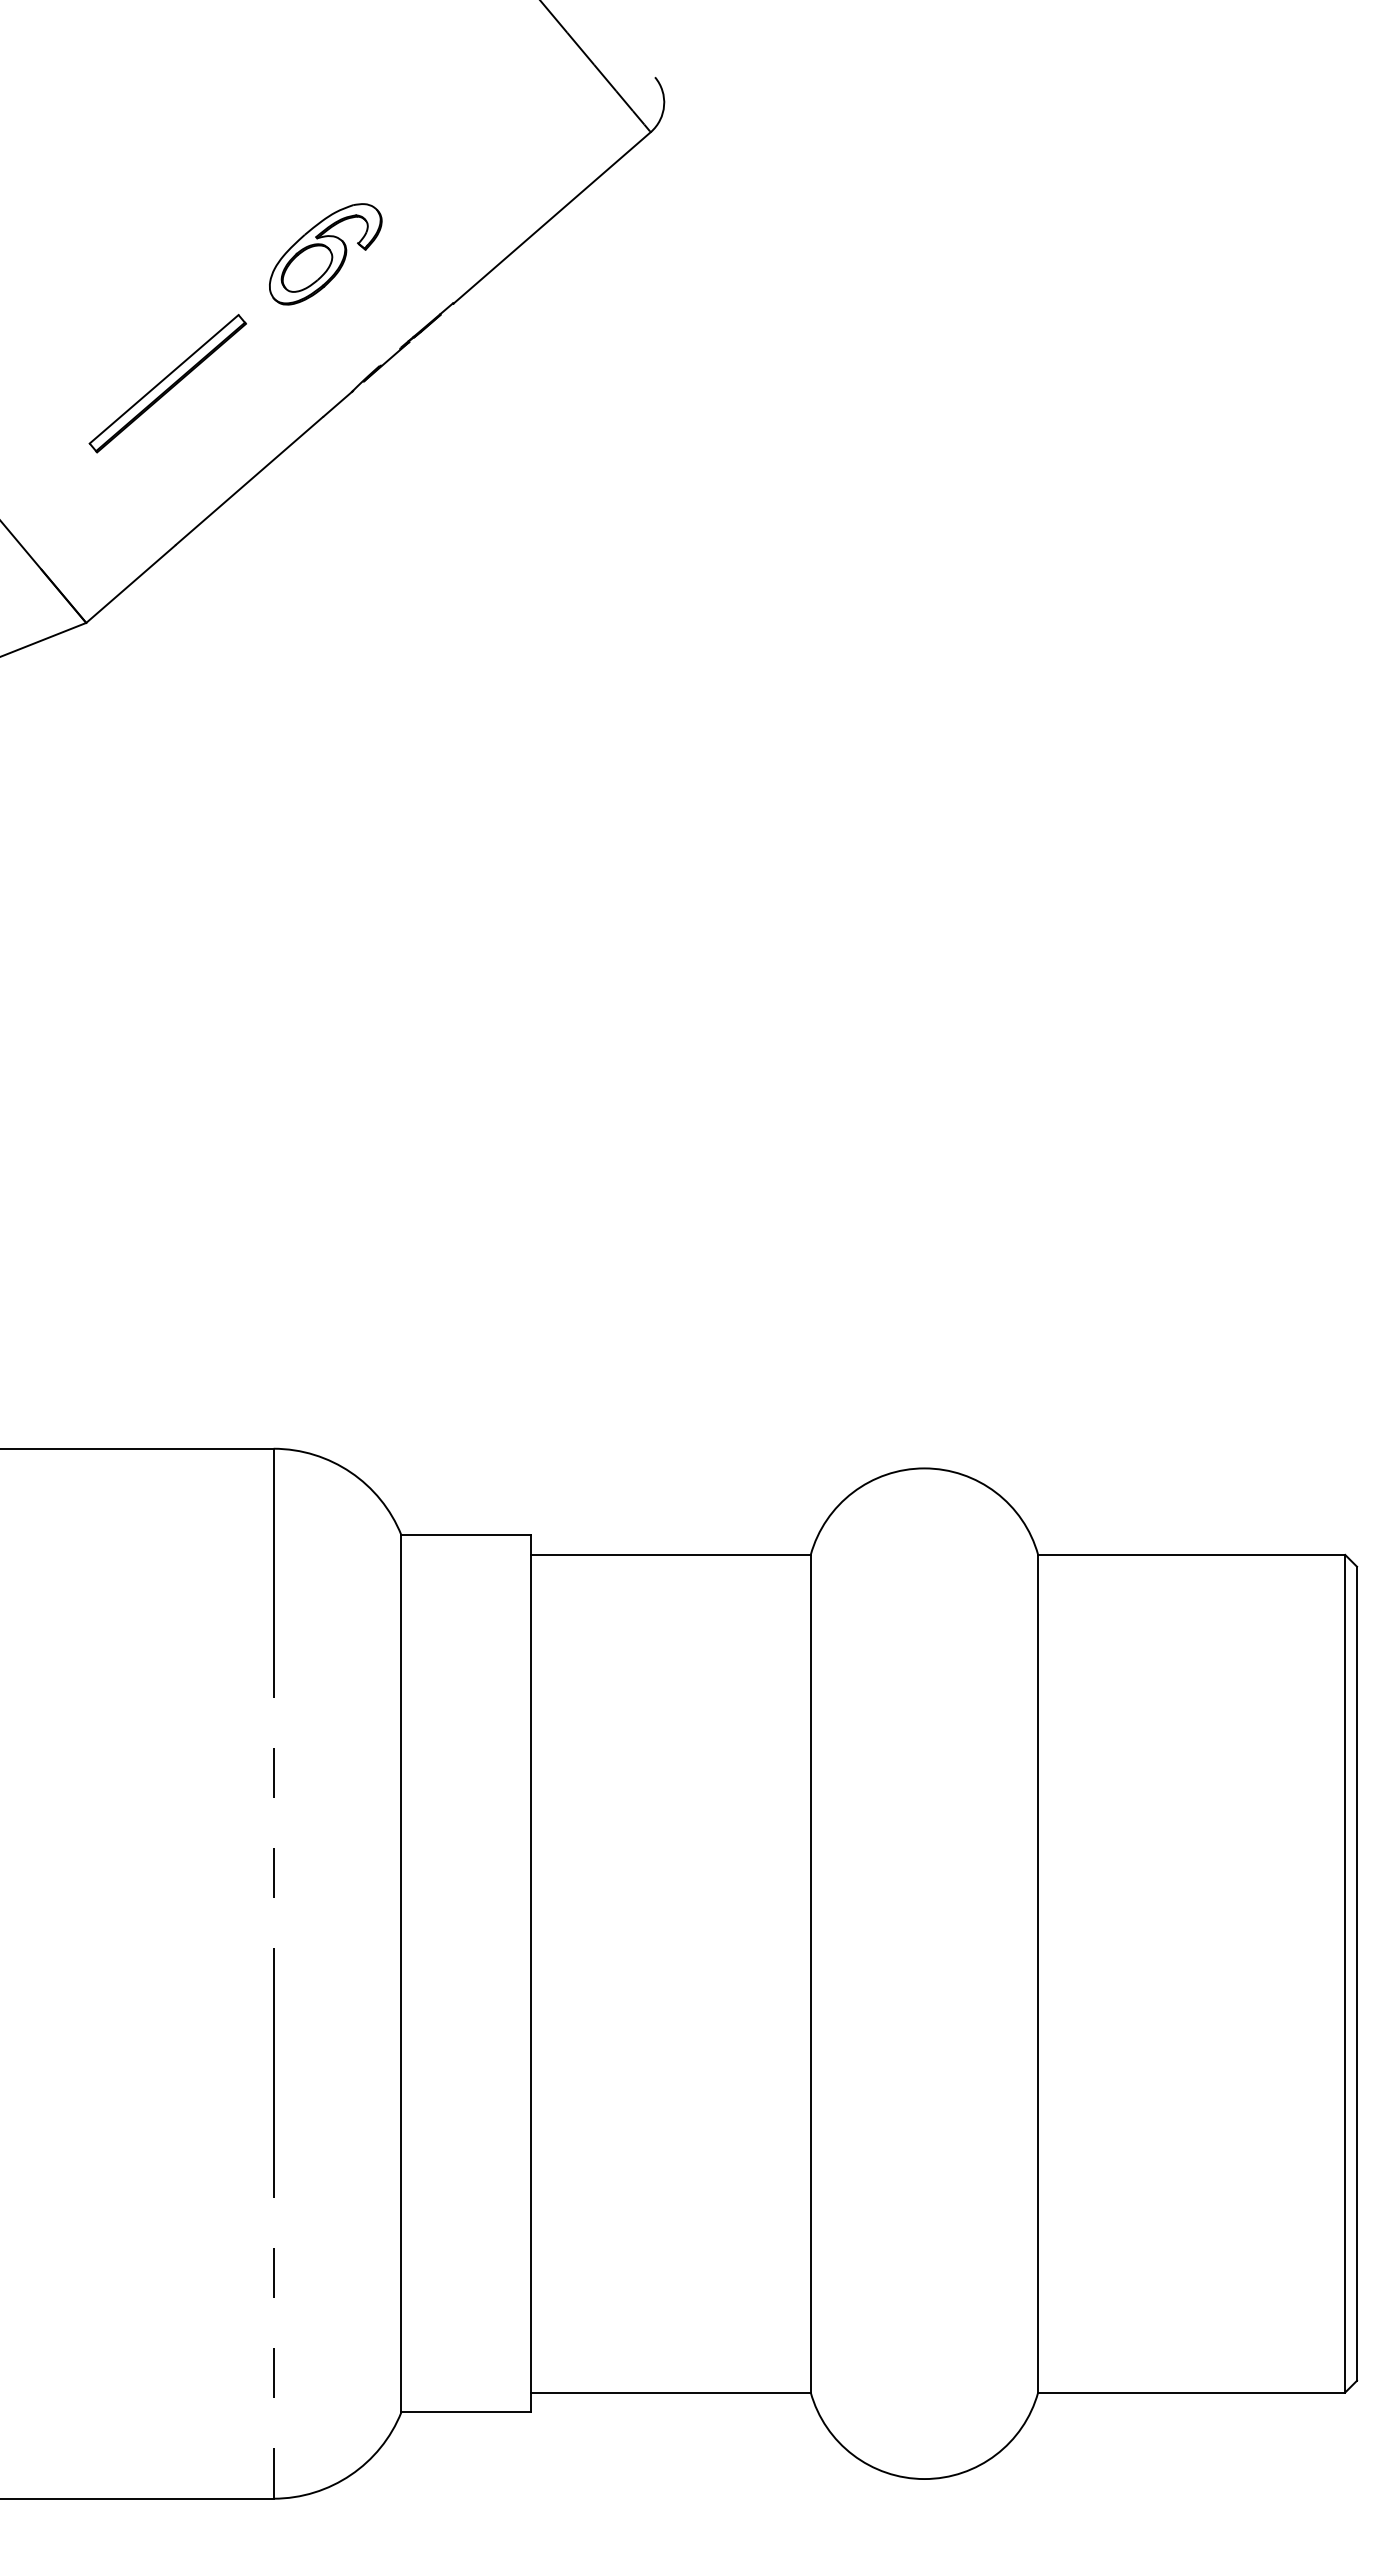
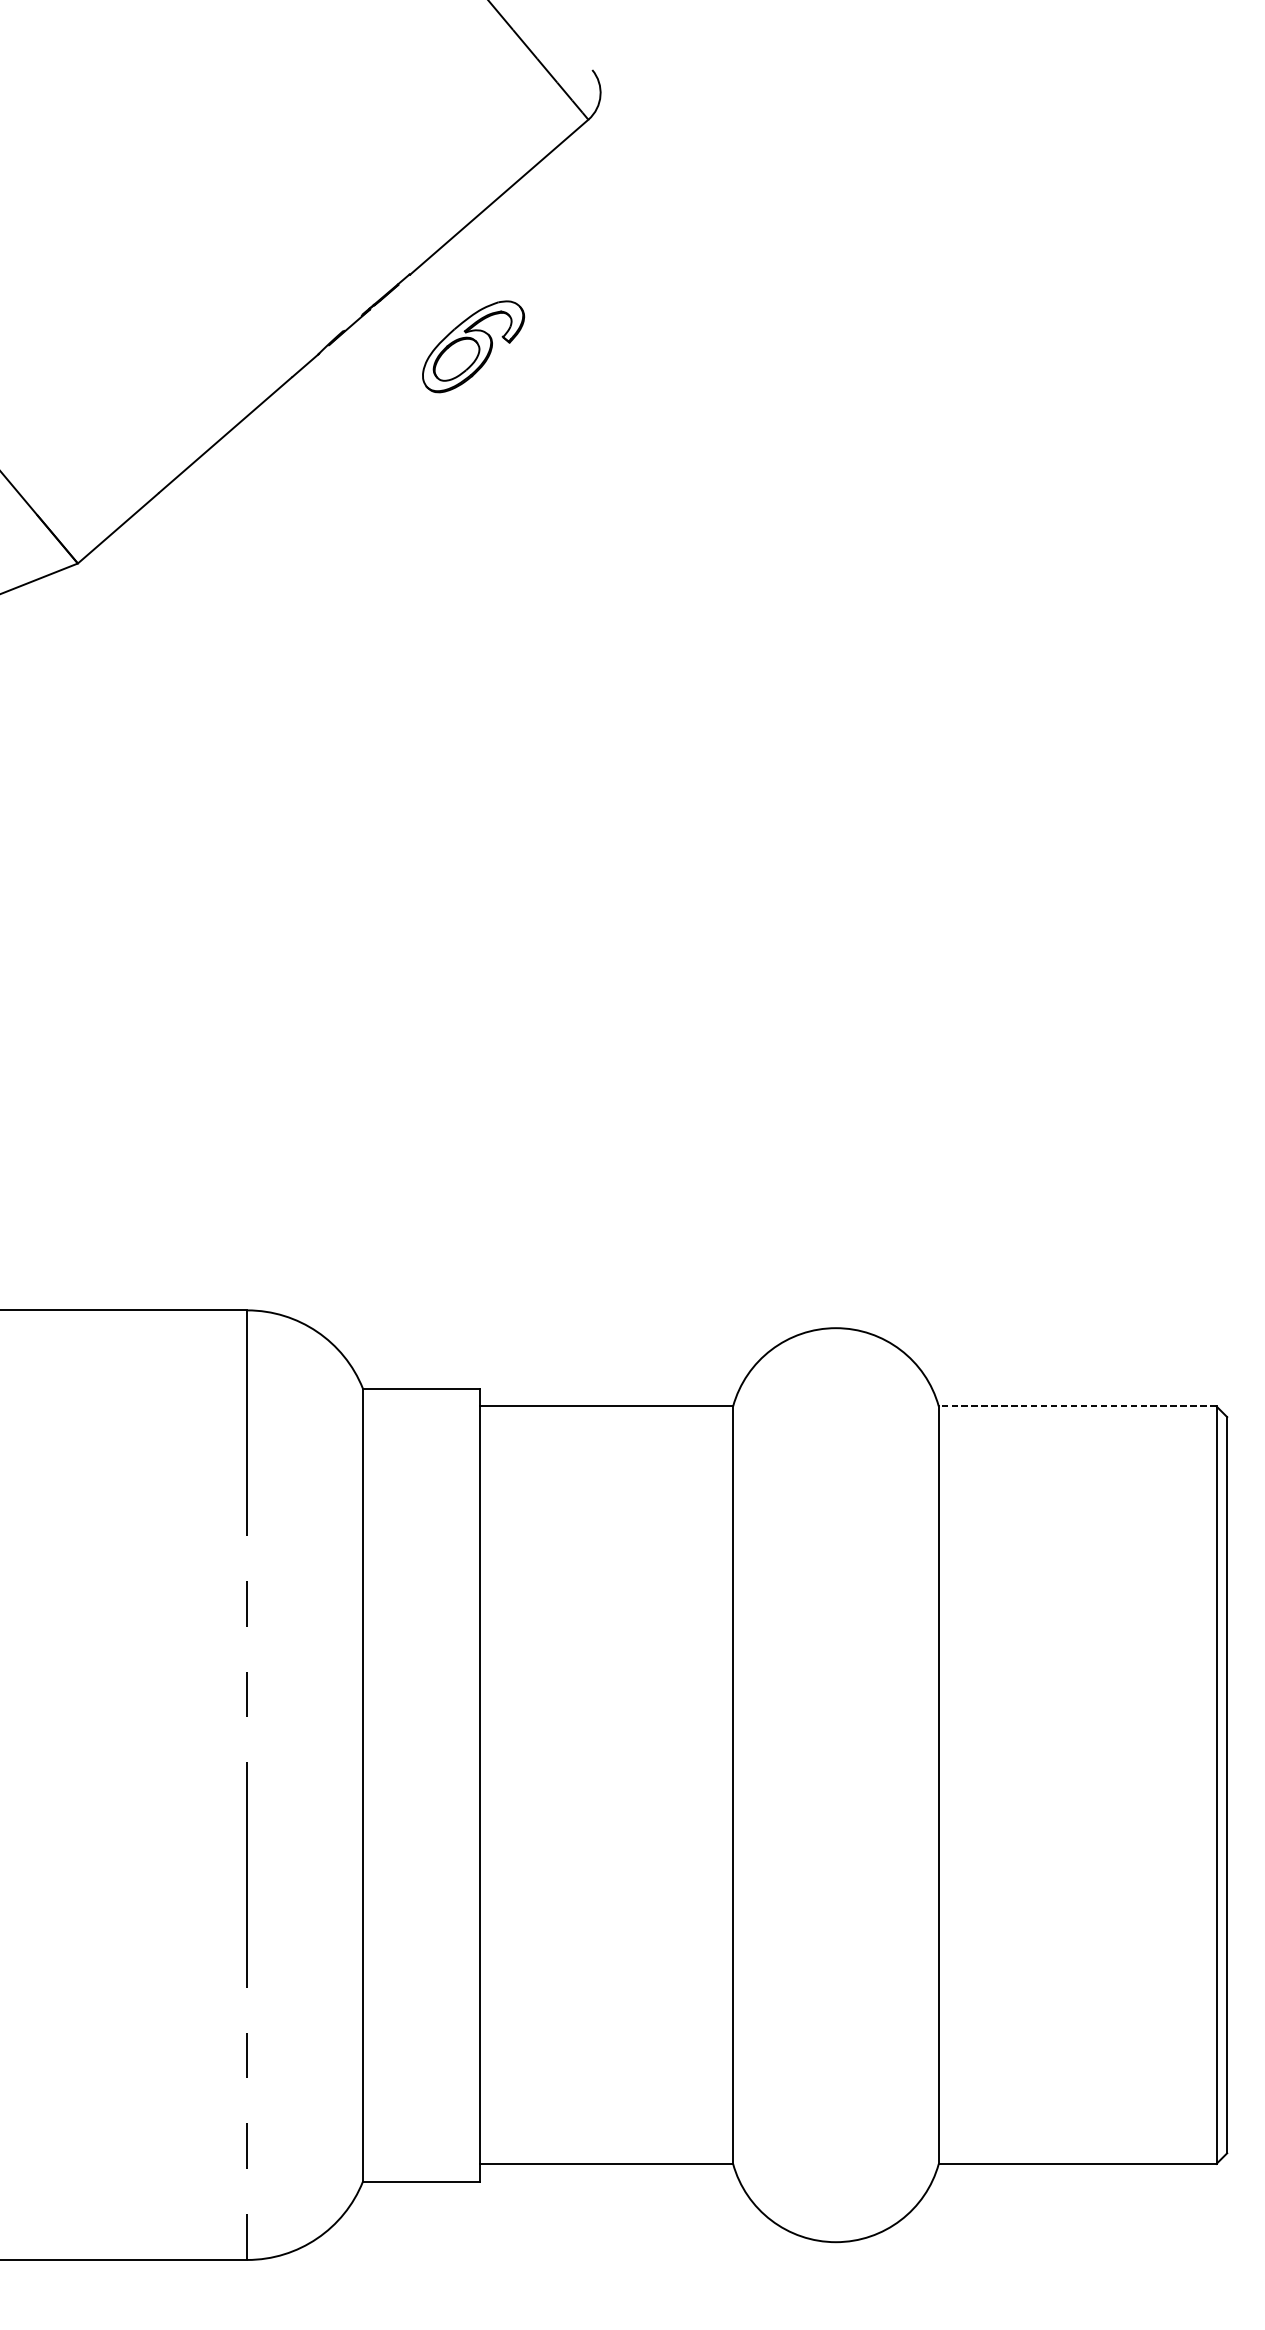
part: (325, 254) -> (473, 346), moved
part: (167, 383) -> (151, 346), removed
line: (1191, 1554) -> (1077, 1406), solid -> dashed

